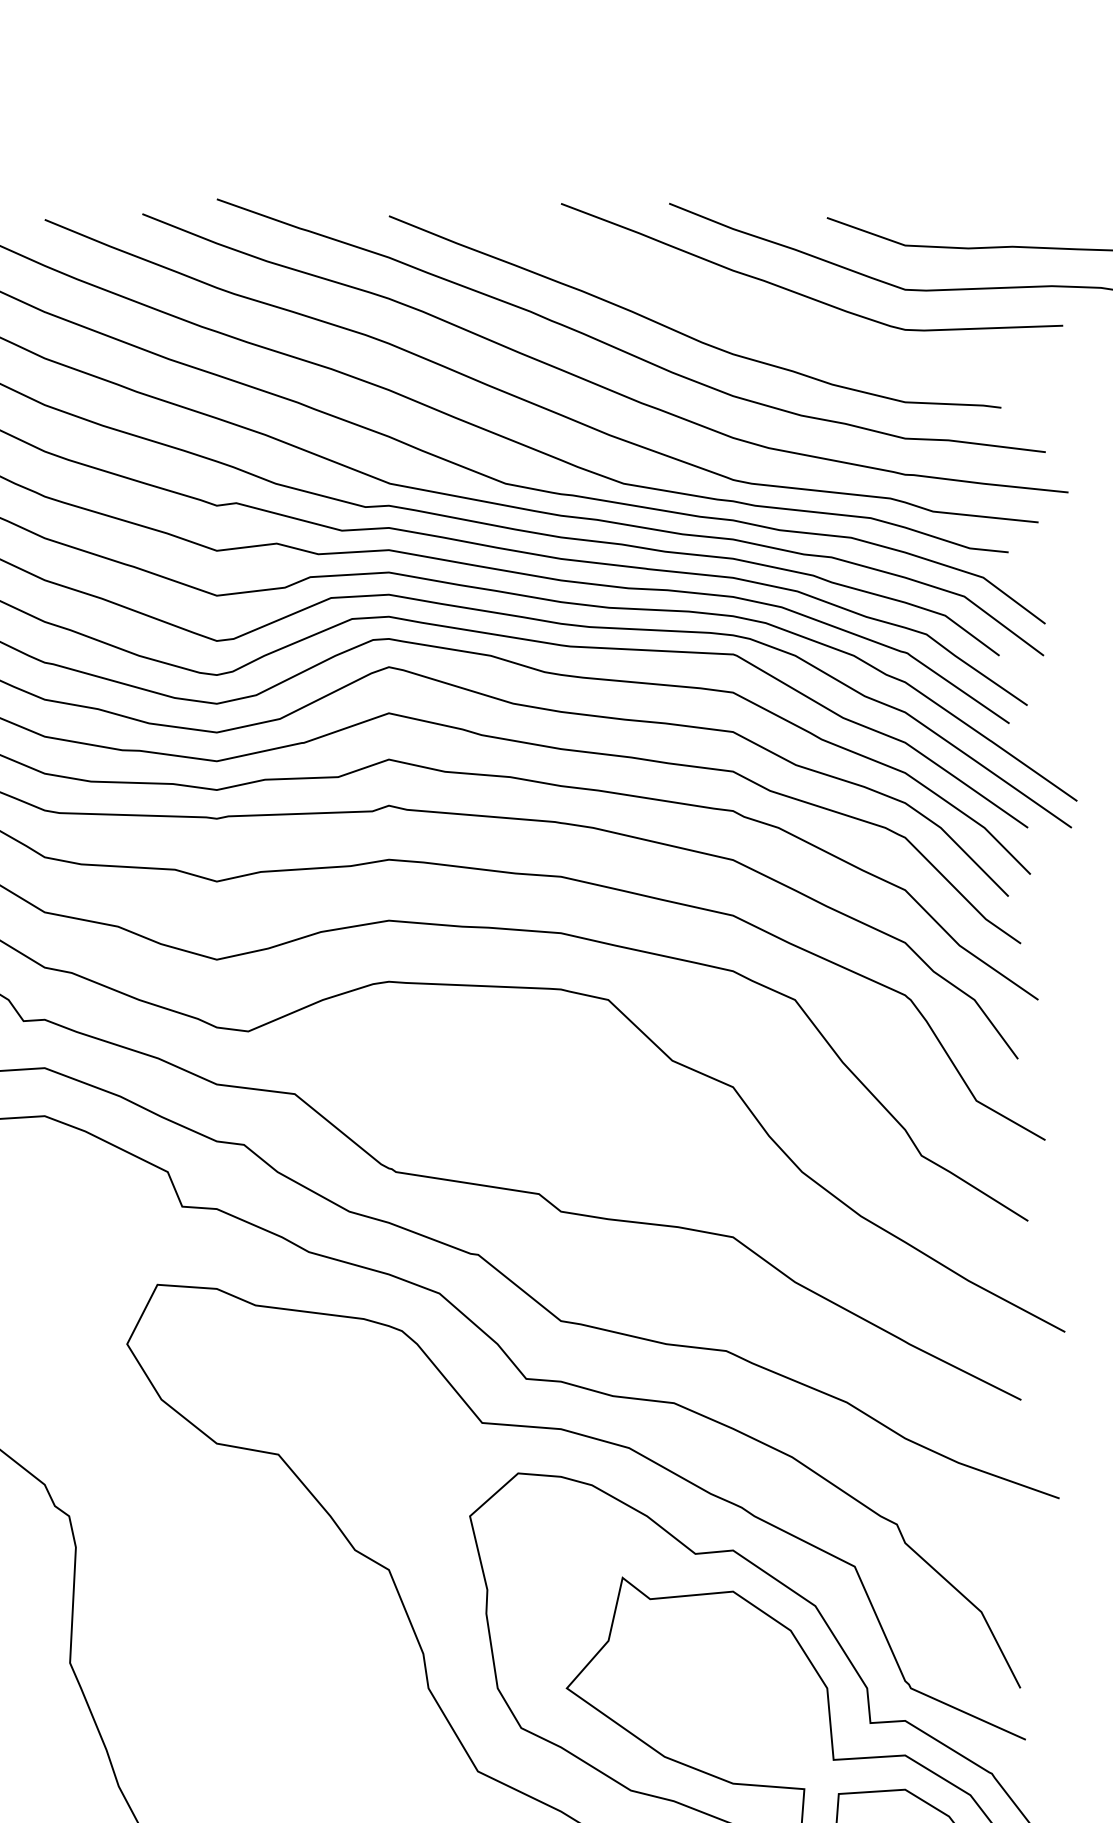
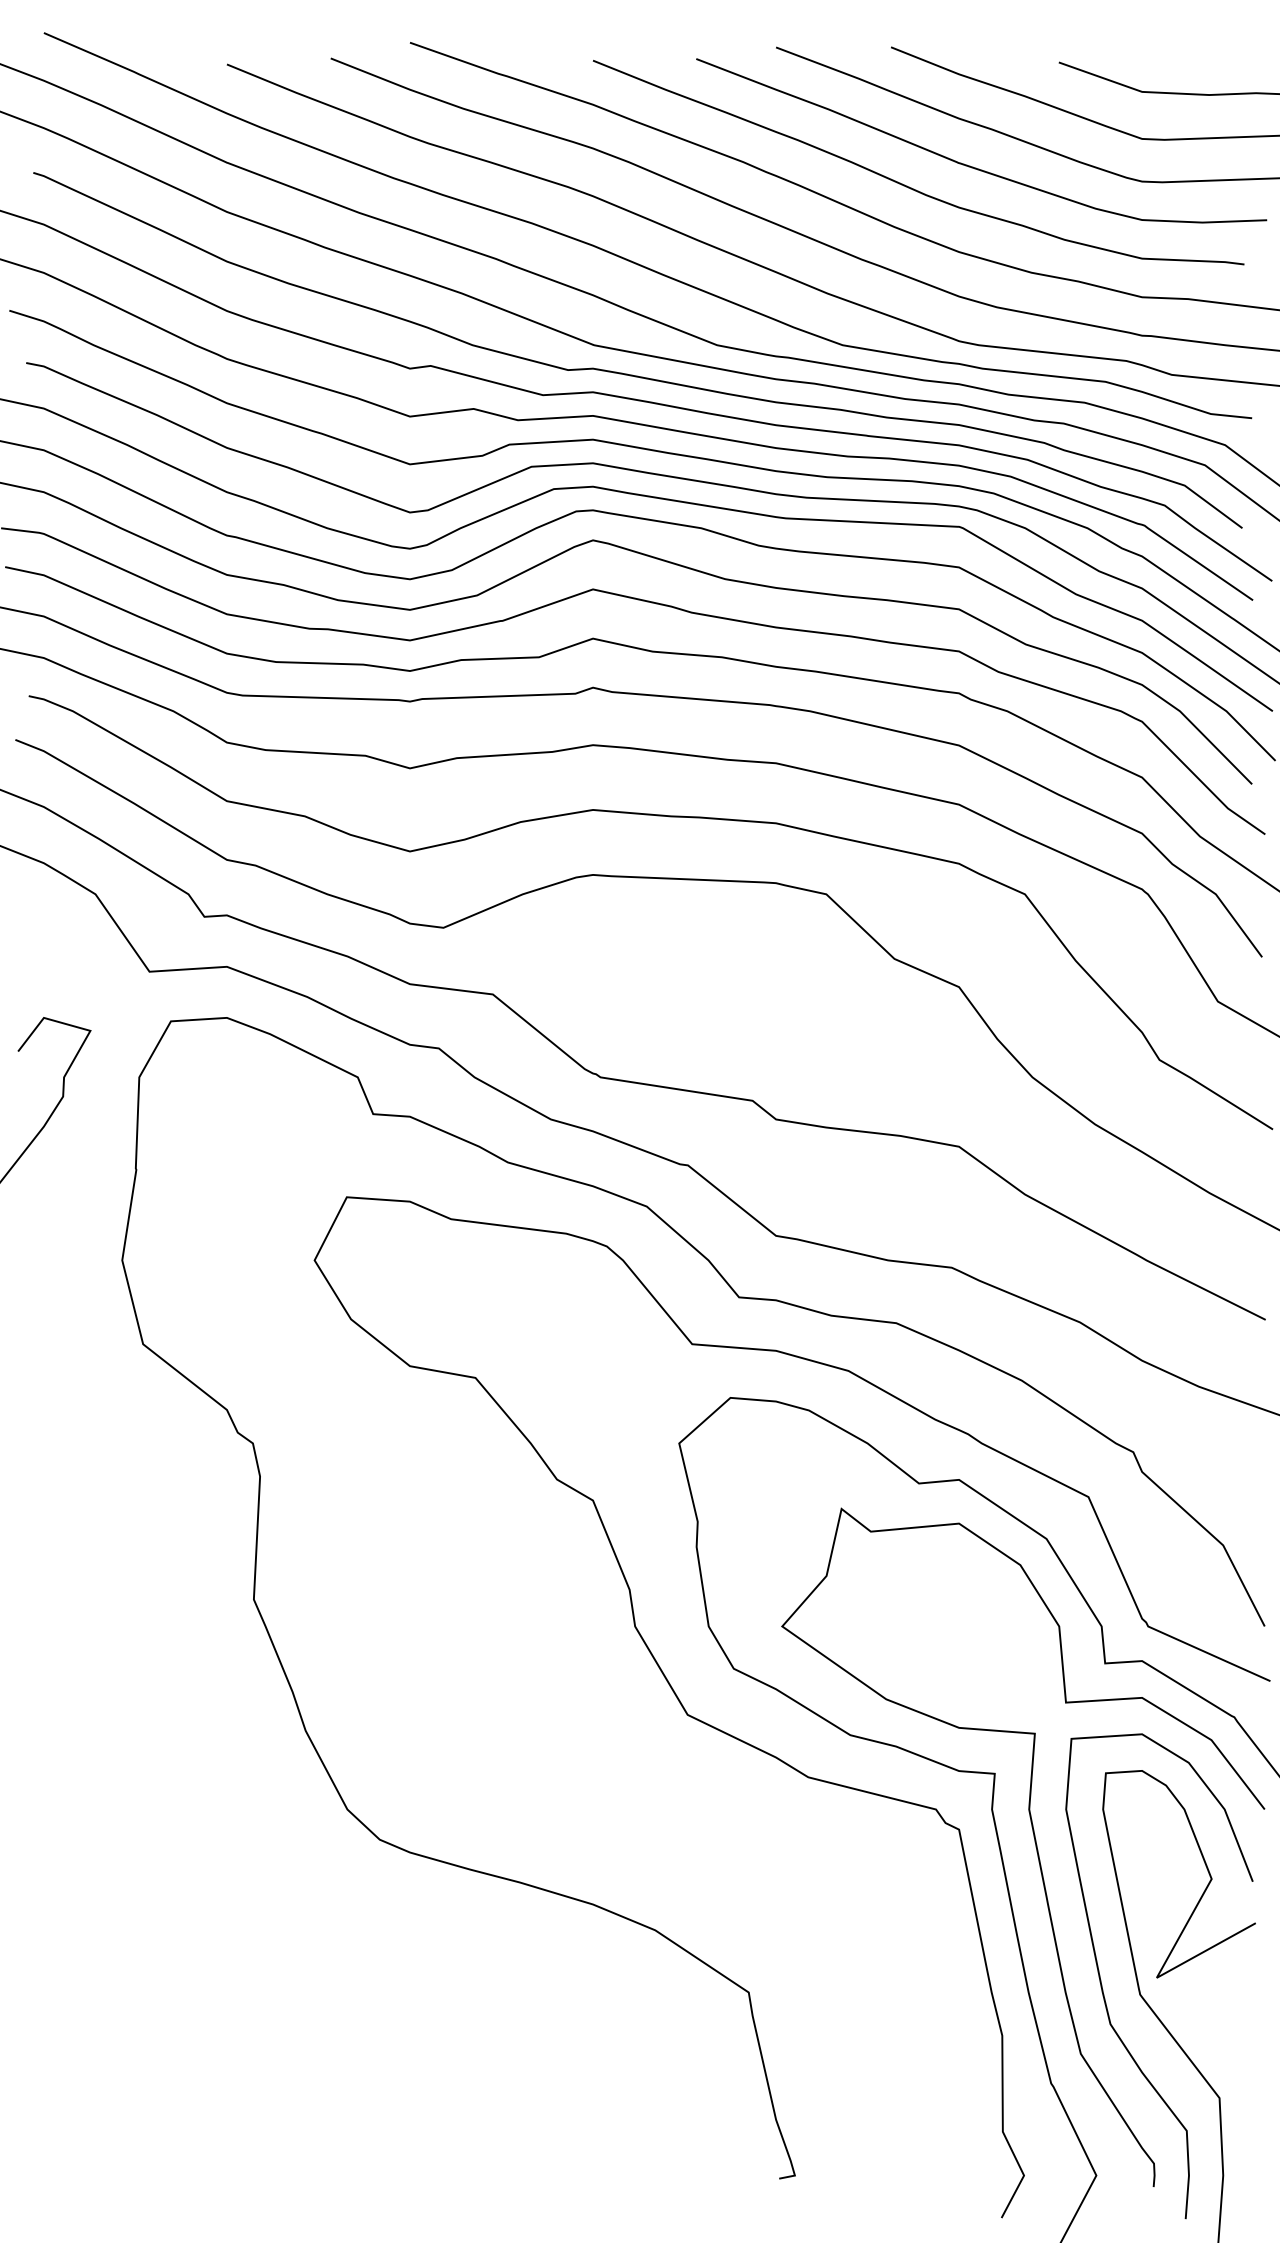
curve: (746, 315) -> (973, 166), added

